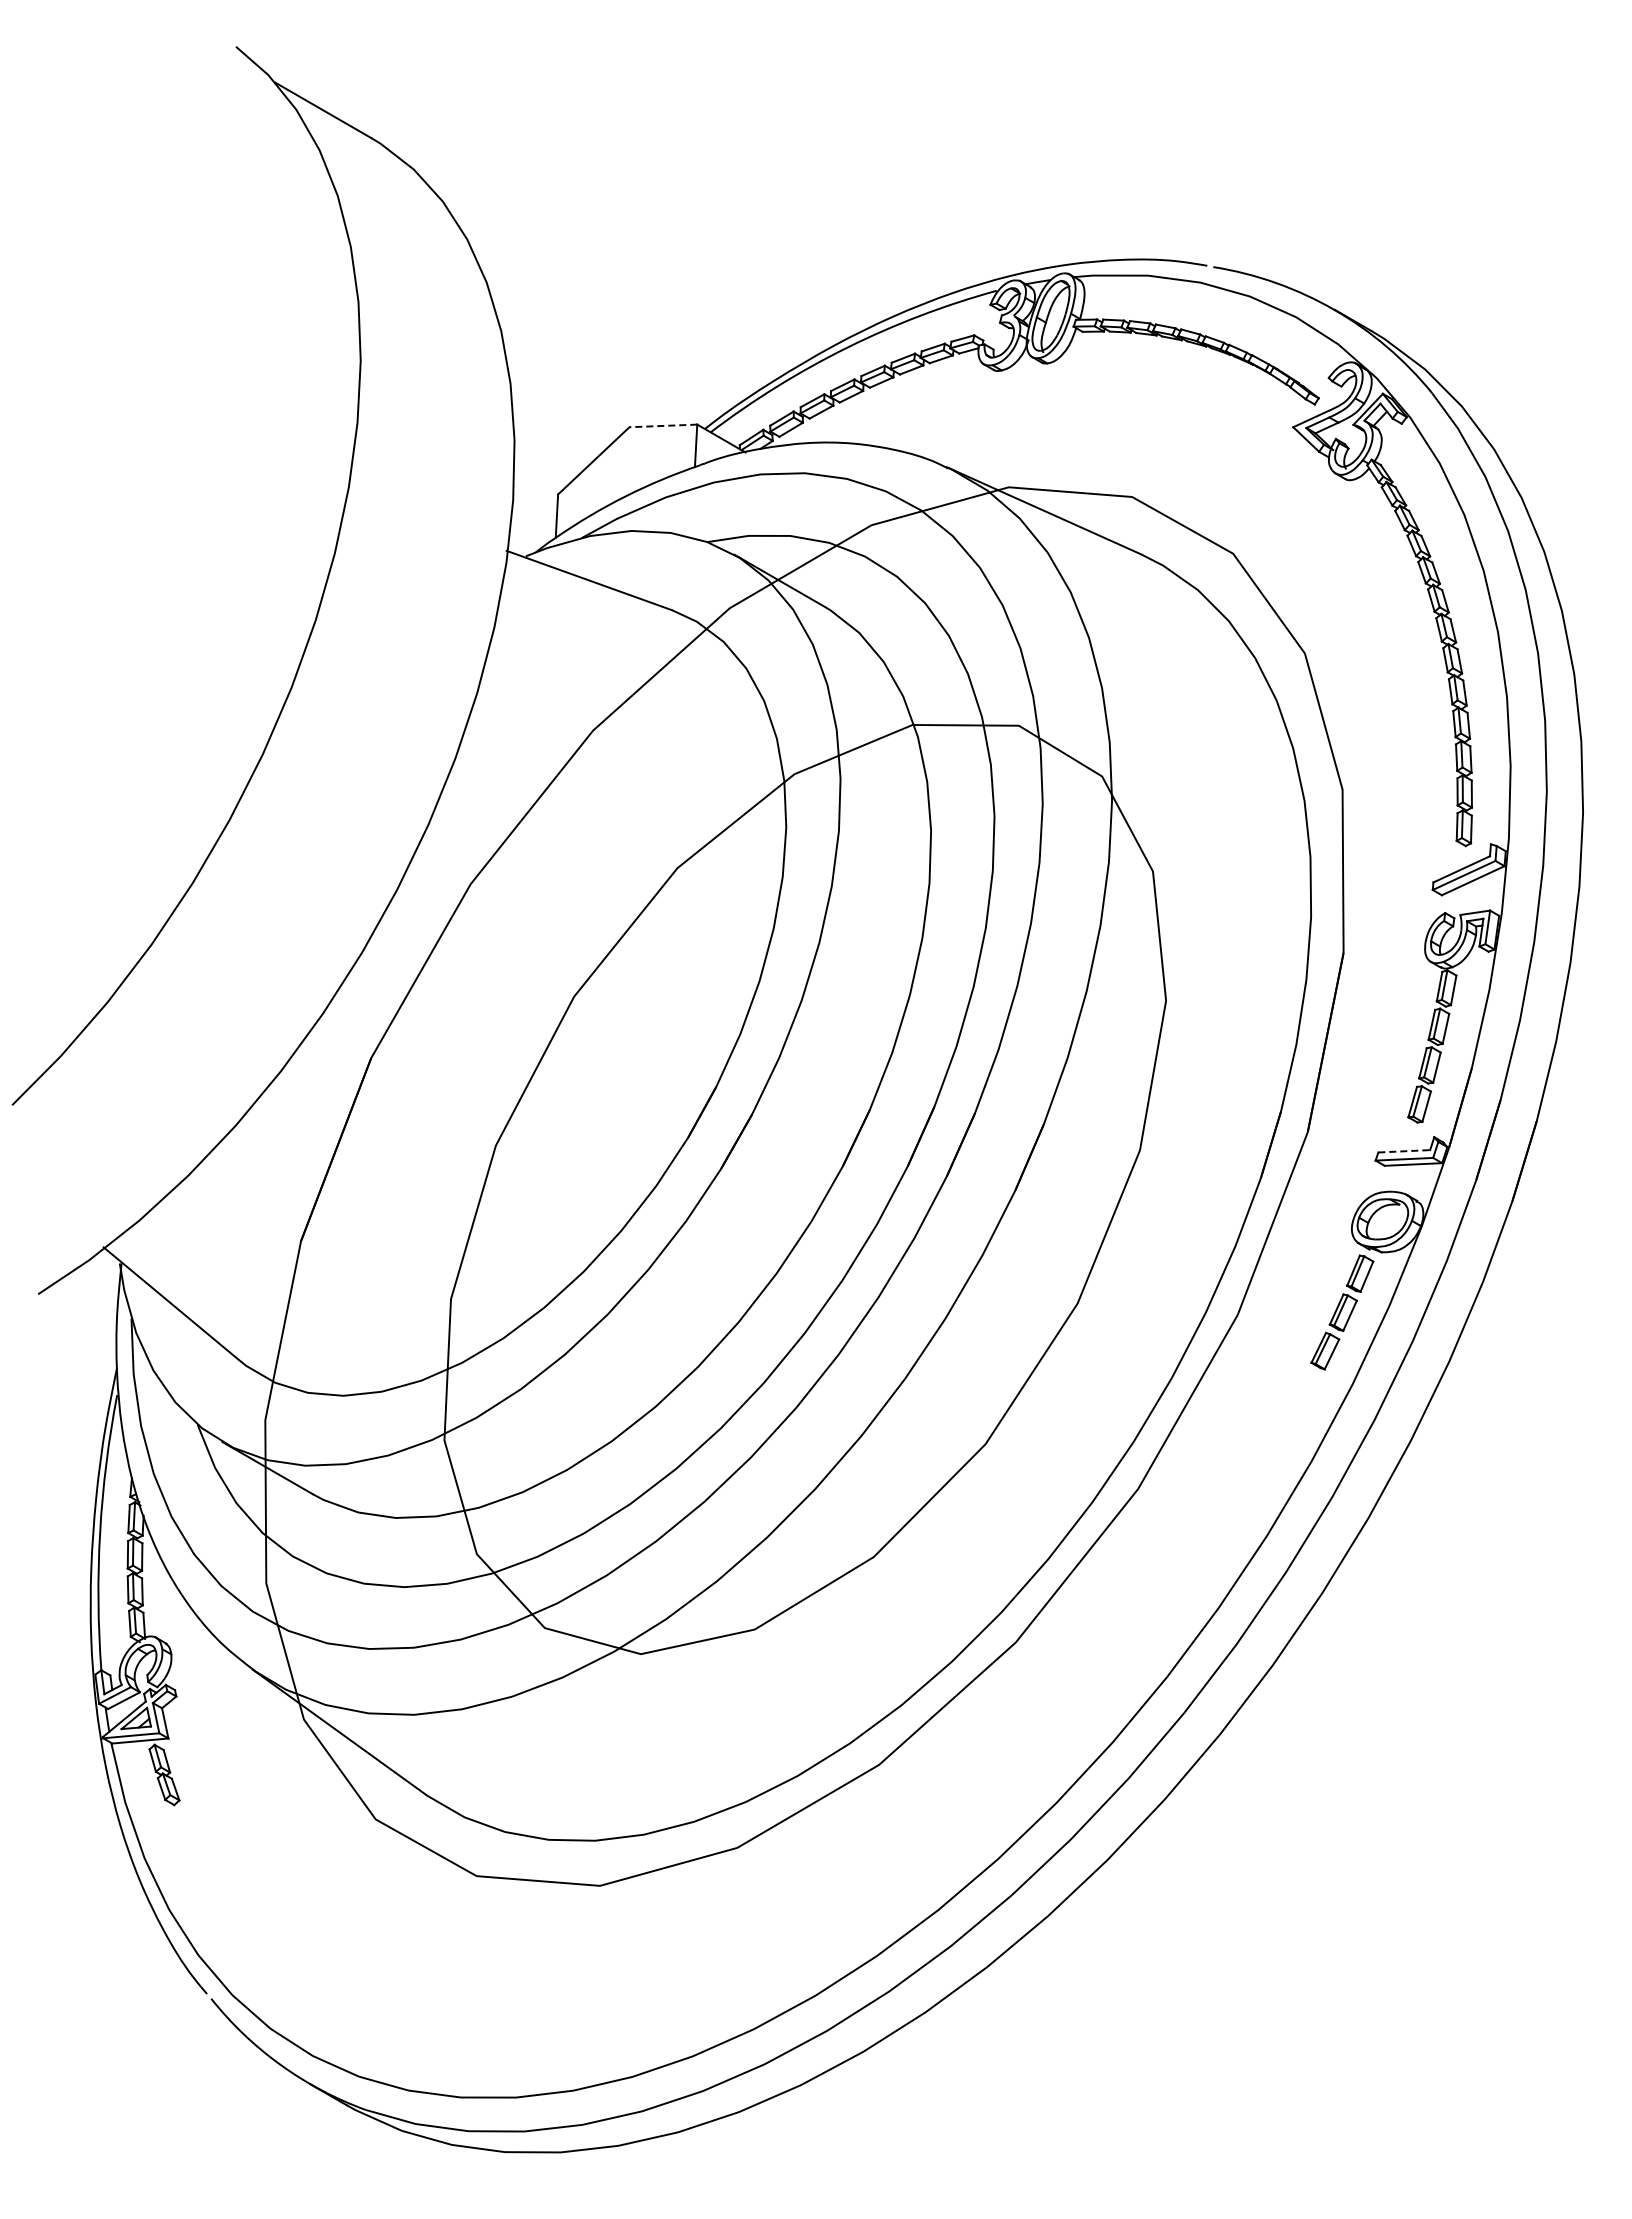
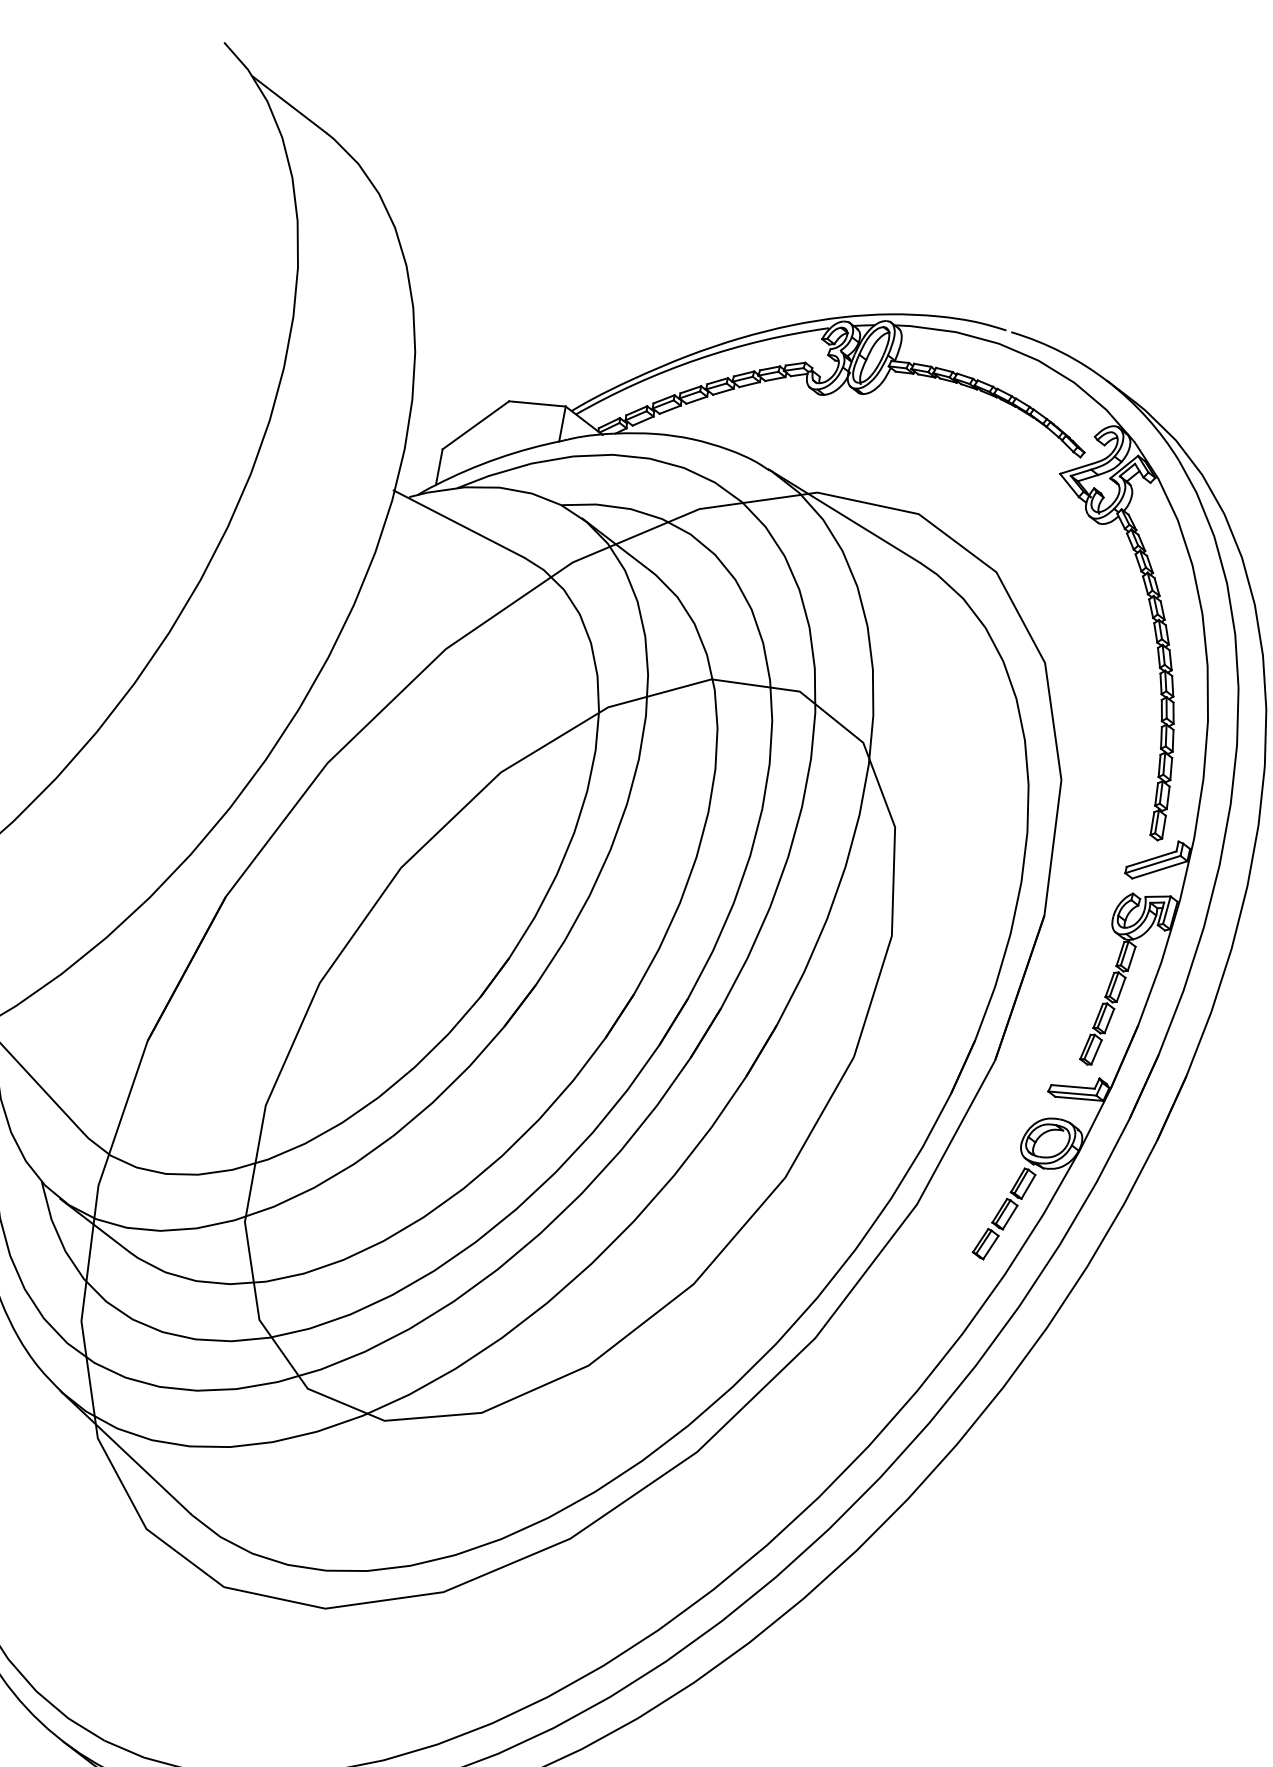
line: (663, 425) -> (537, 403), dashed -> solid
line: (1404, 1151) -> (1073, 1087), dashed -> solid

